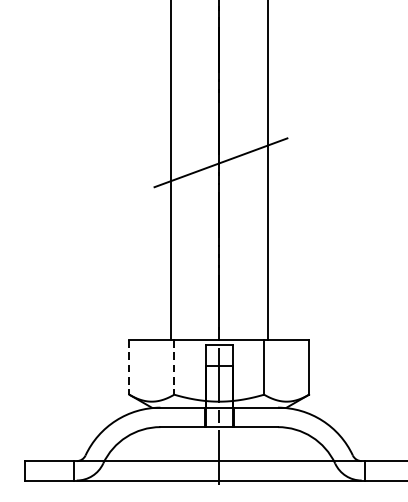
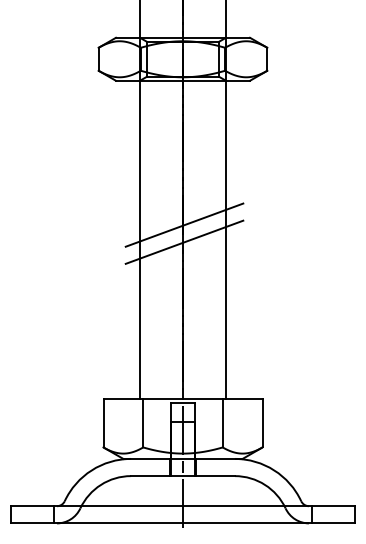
line: (220, 142) -> (184, 224), added
line: (129, 367) -> (103, 423), dashed -> solid
line: (174, 367) -> (143, 423), dashed -> solid

